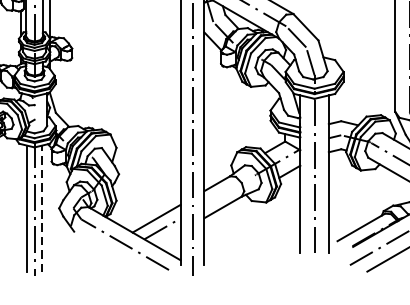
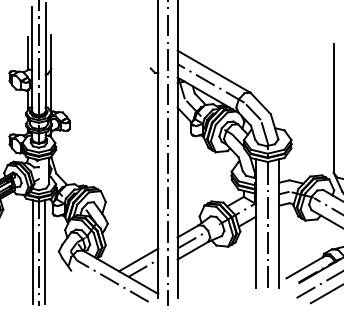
line: (220, 194) -> (190, 240), added
line: (42, 209) -> (45, 252), dashed -> solid

